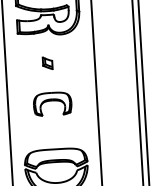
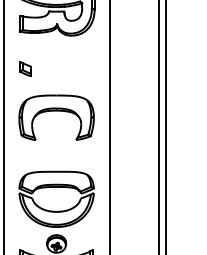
part: (47, 62) -> (25, 68), moved
part: (52, 103) -> (56, 117), size x1.67

